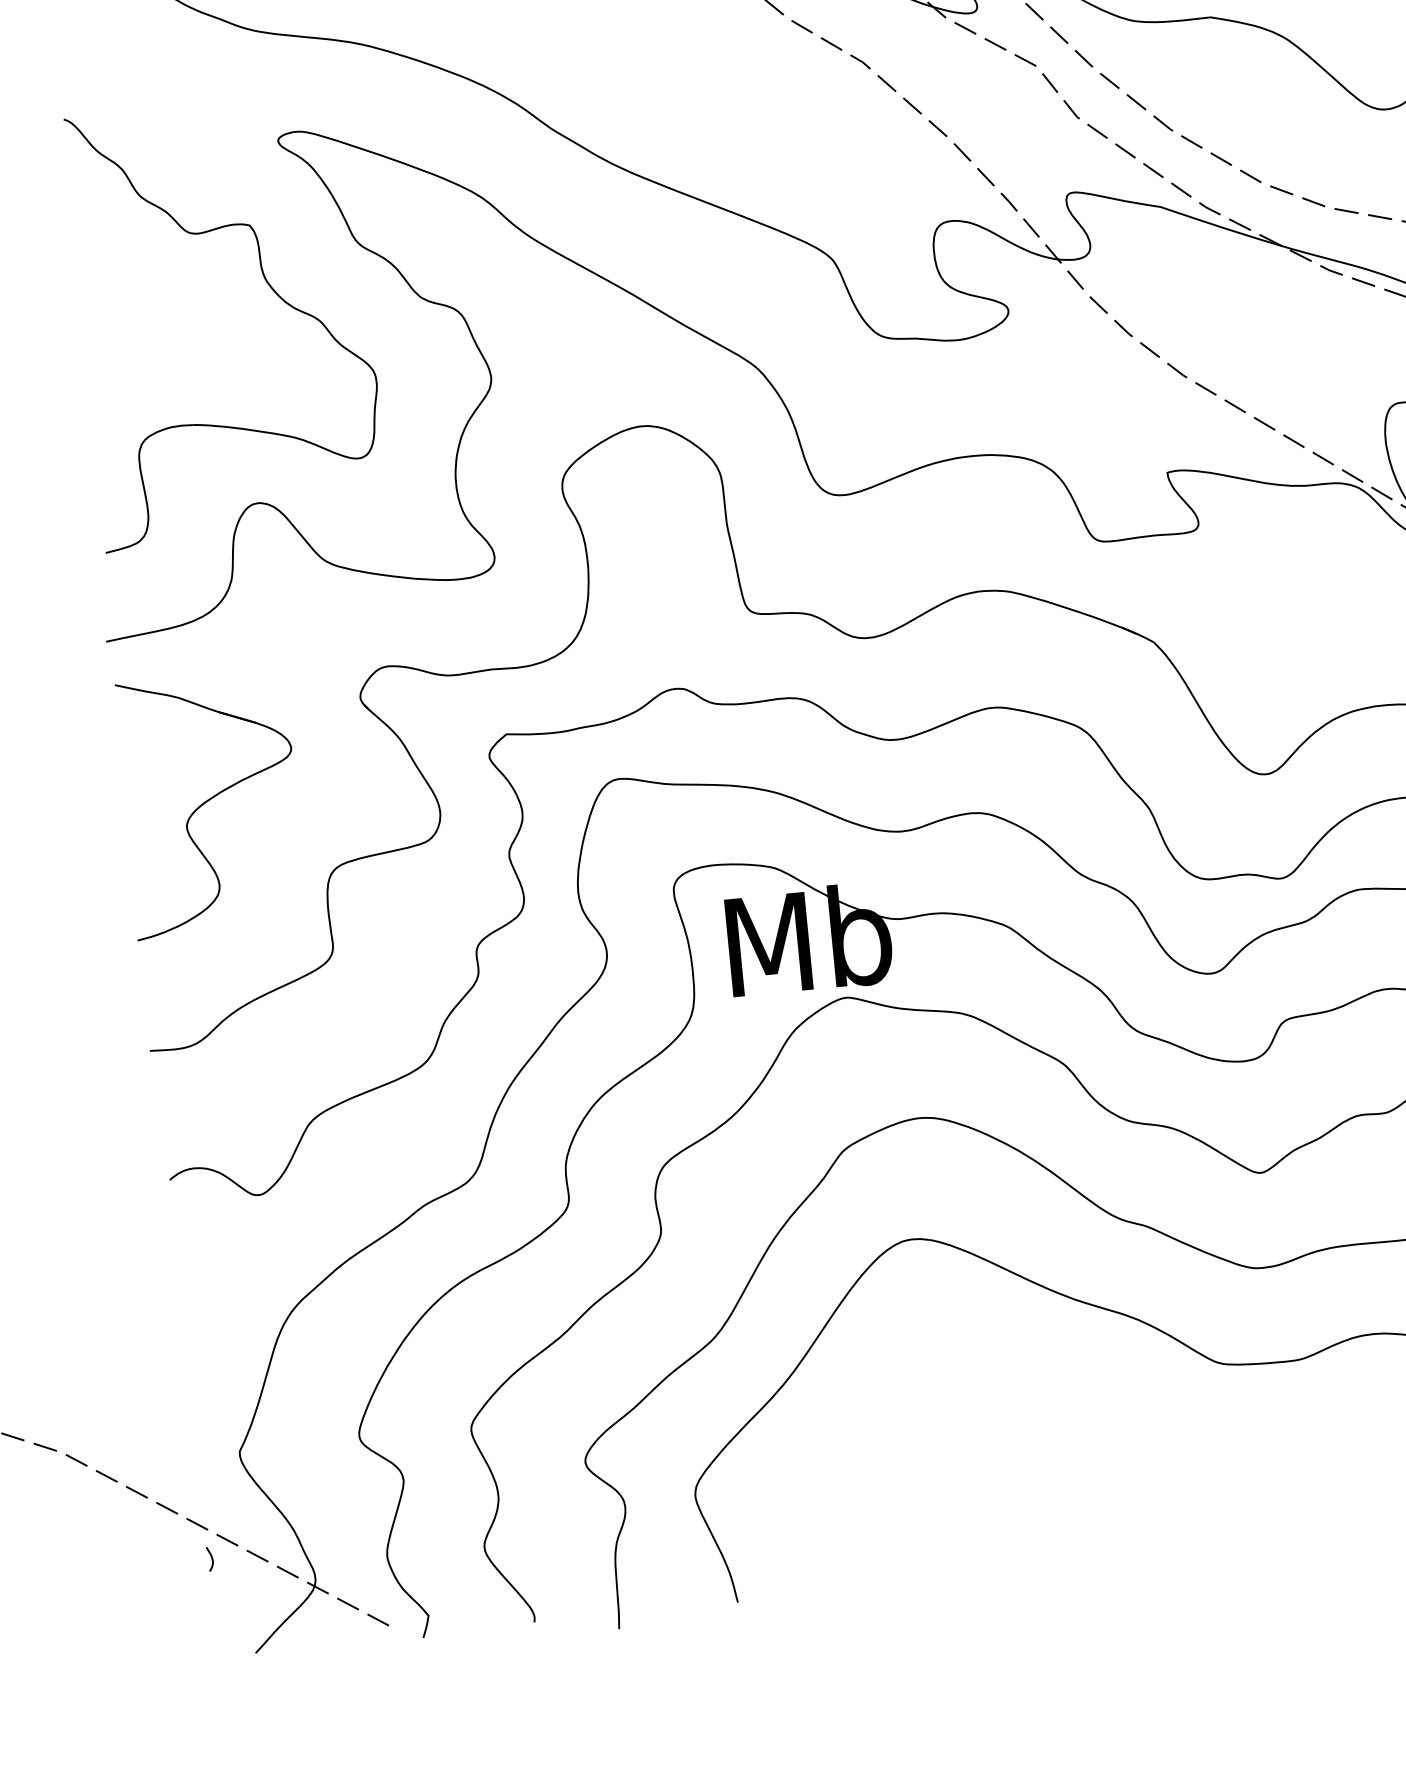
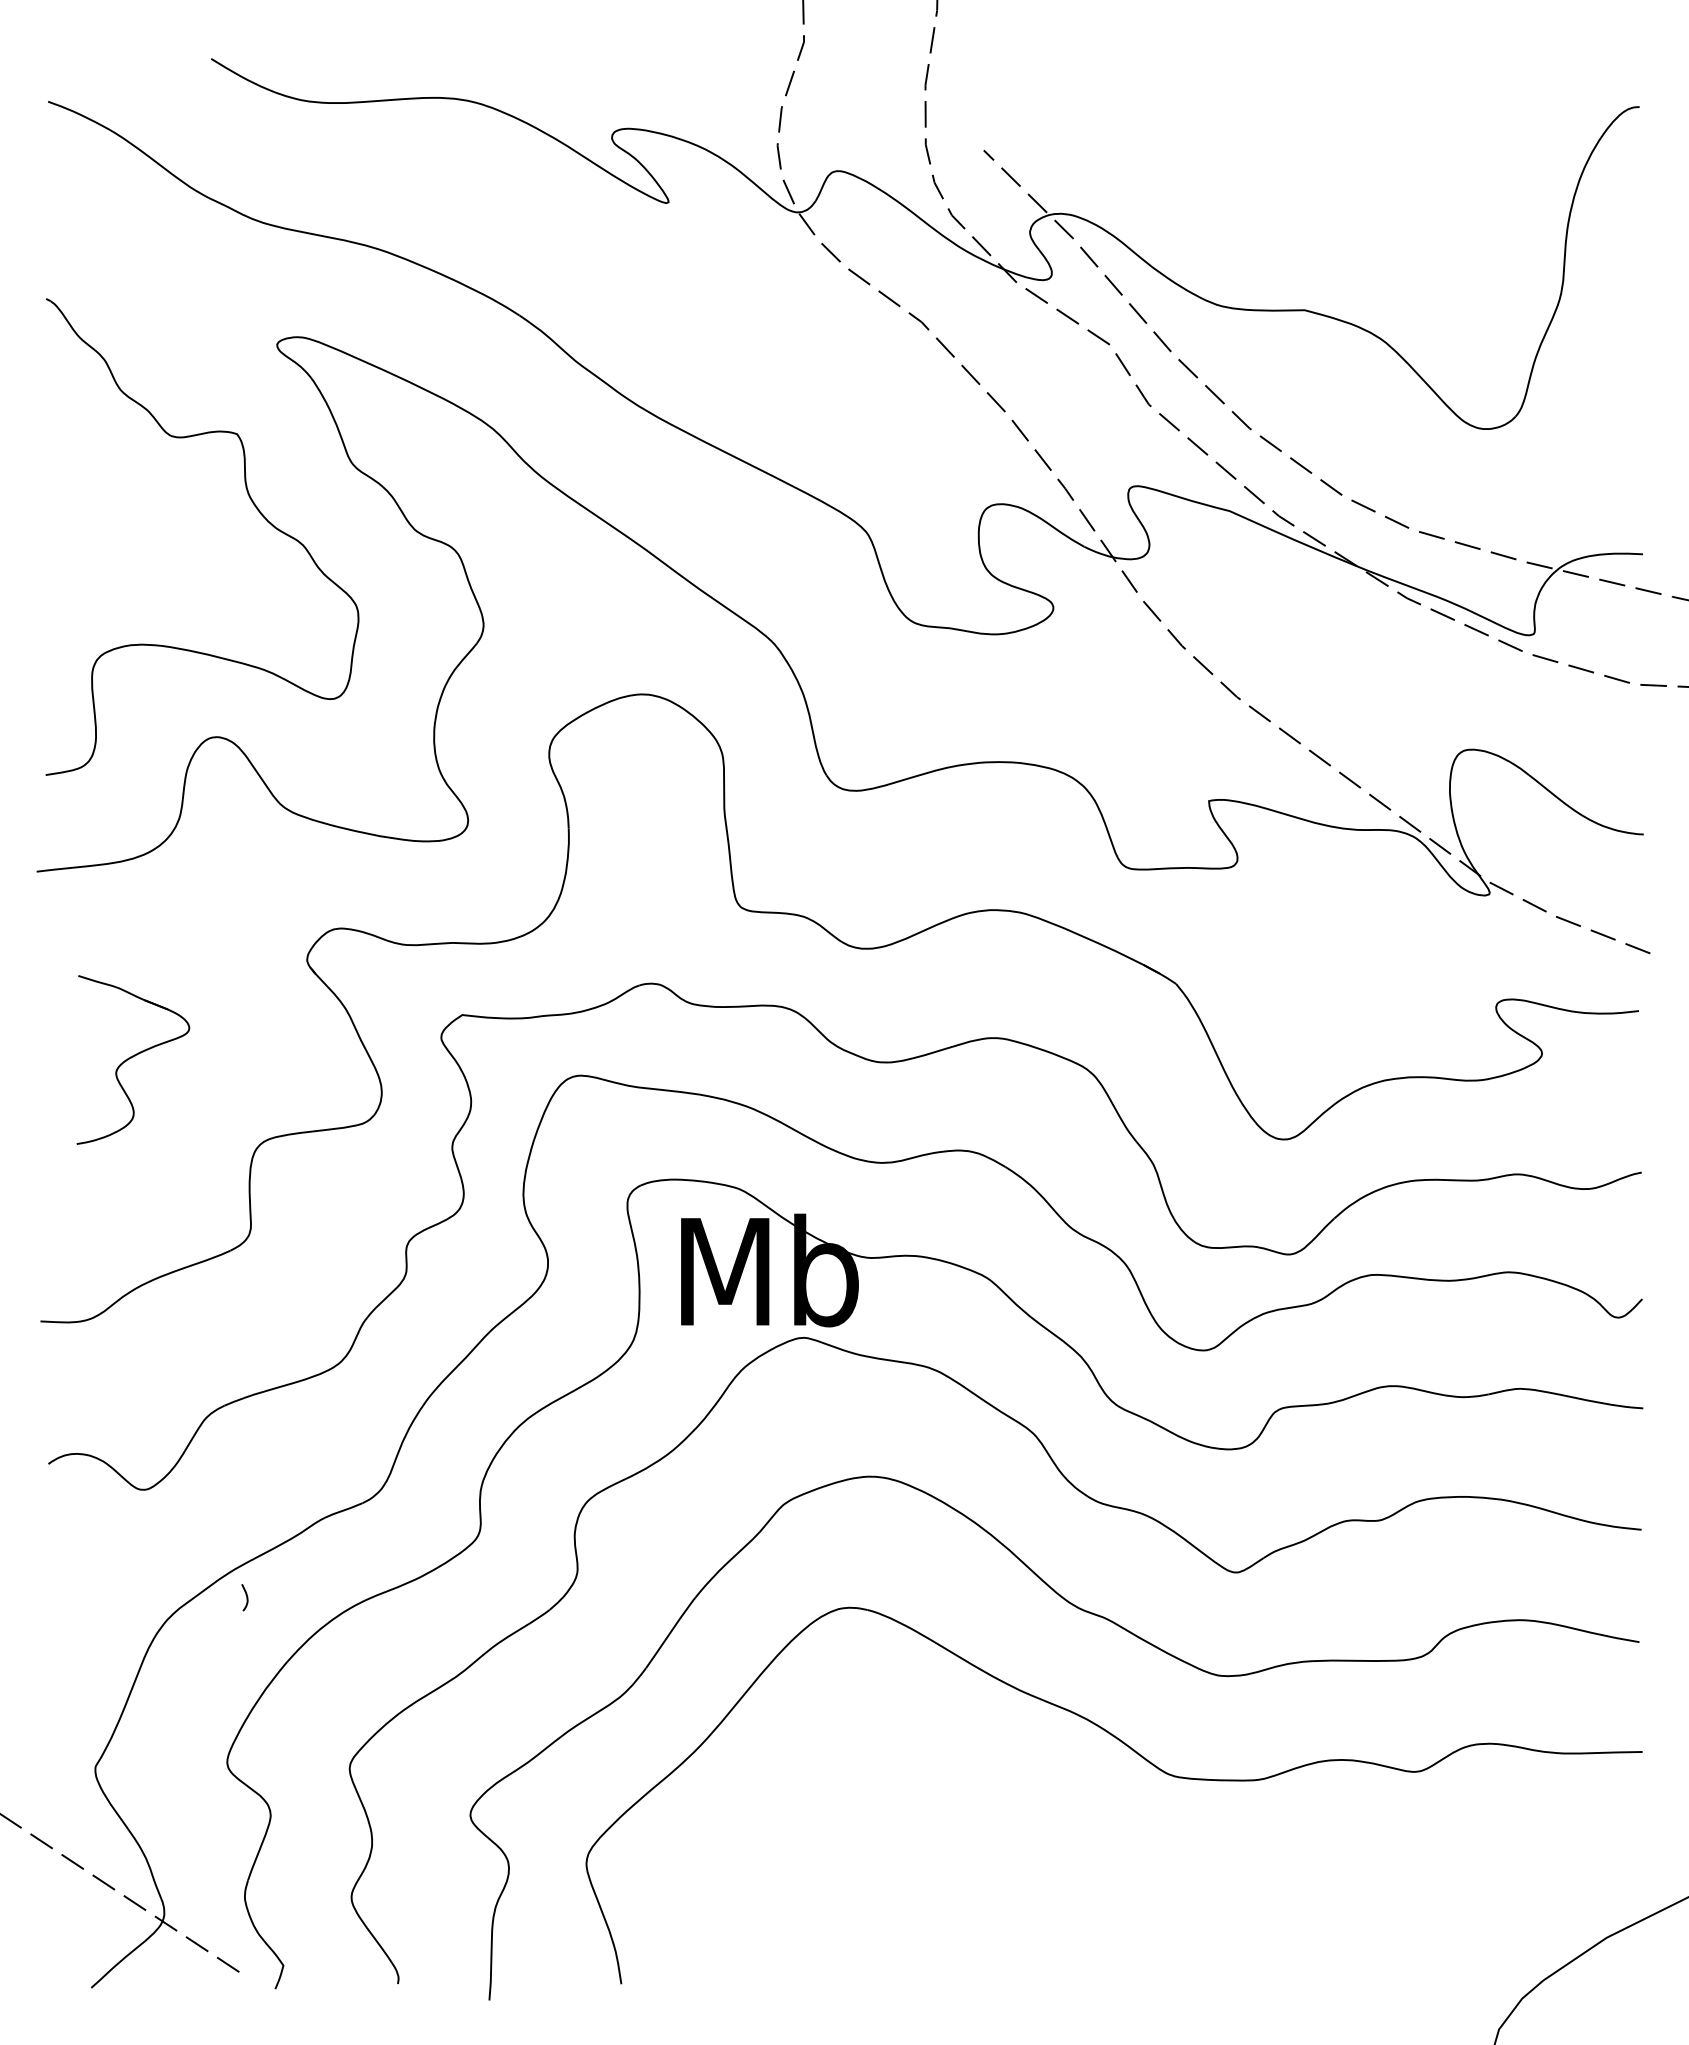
part: (211, 804) -> (133, 1059), size x0.6
curve: (211, 1558) -> (246, 1597), moved

